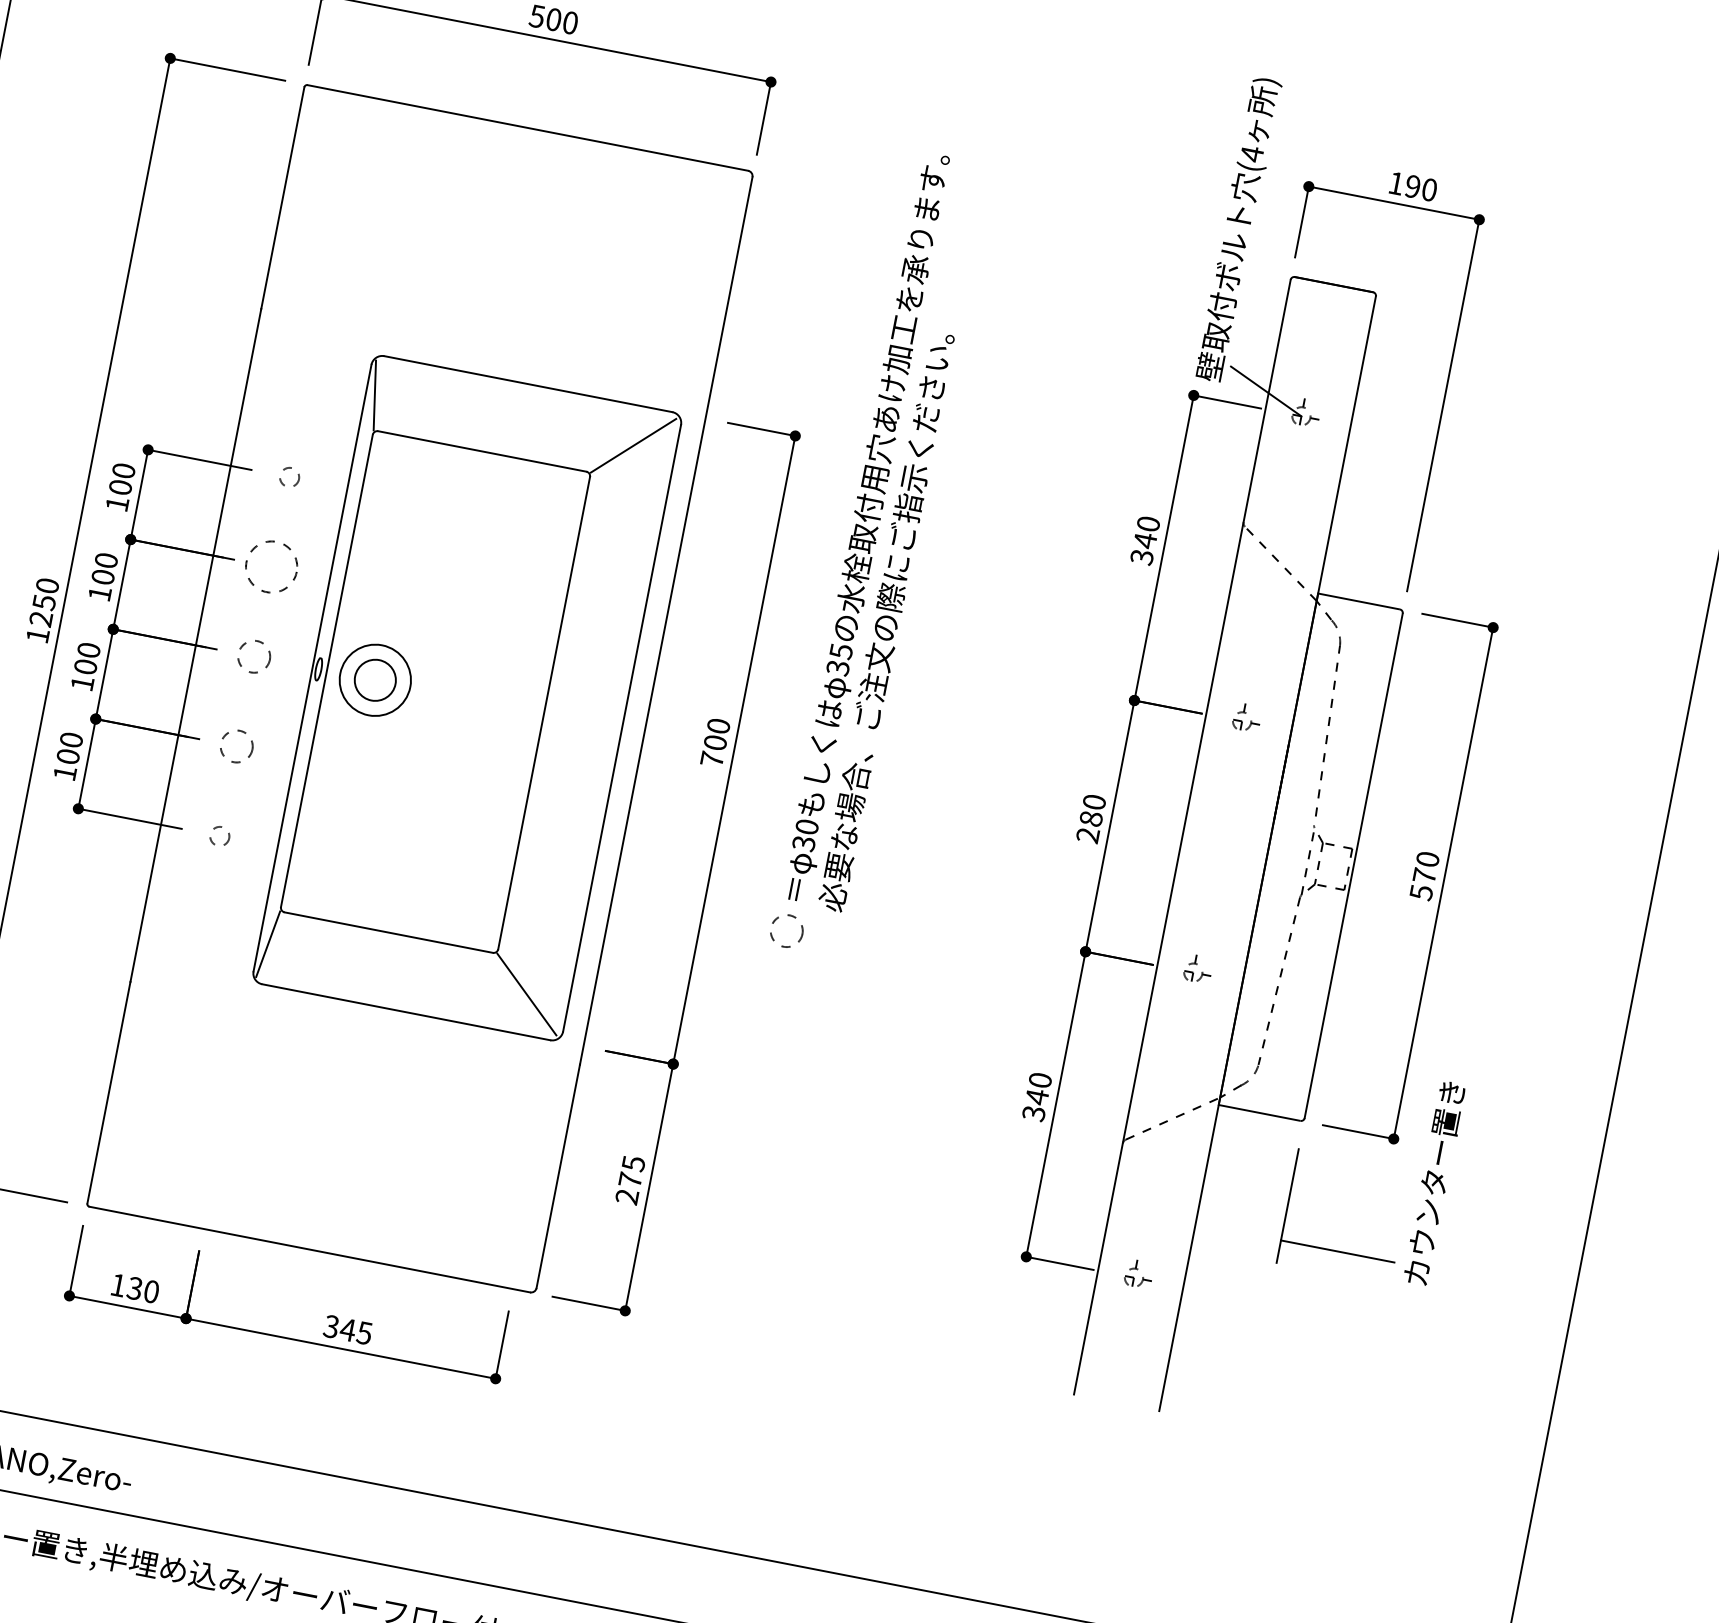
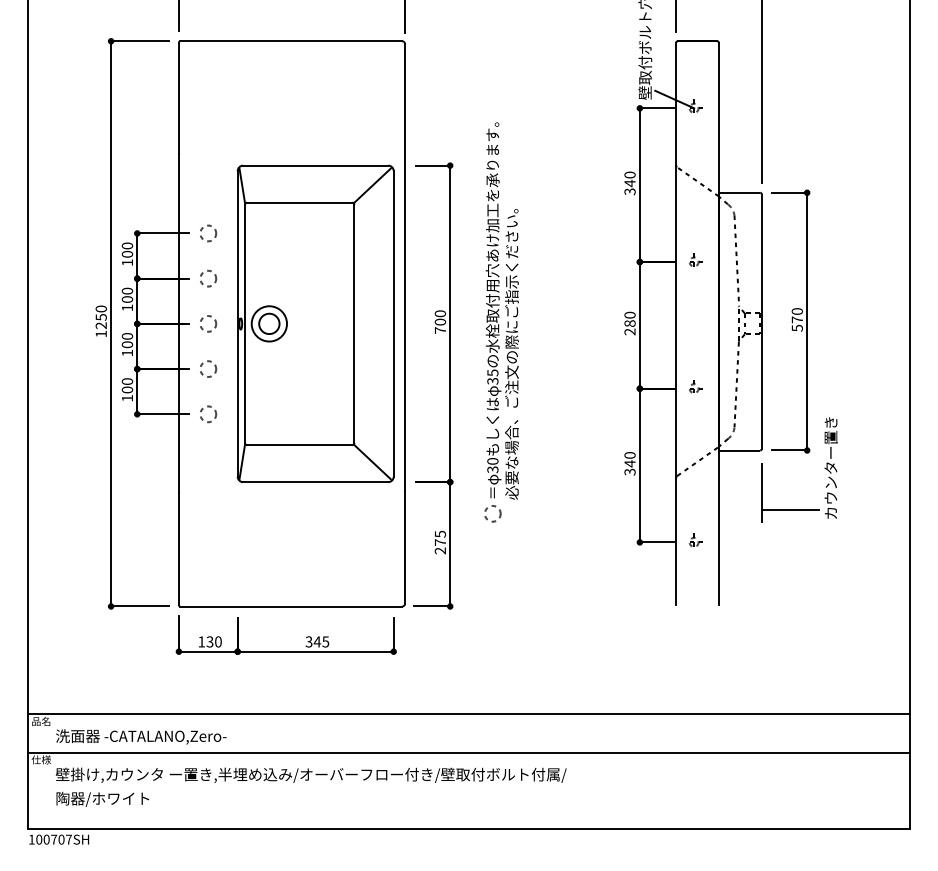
circle: (289, 477) -> (208, 233), size x1.67
part: (877, 554) -> (501, 322), moved
circle: (272, 566) -> (208, 278), size x0.62
circle: (219, 836) -> (208, 414), size x1.67

